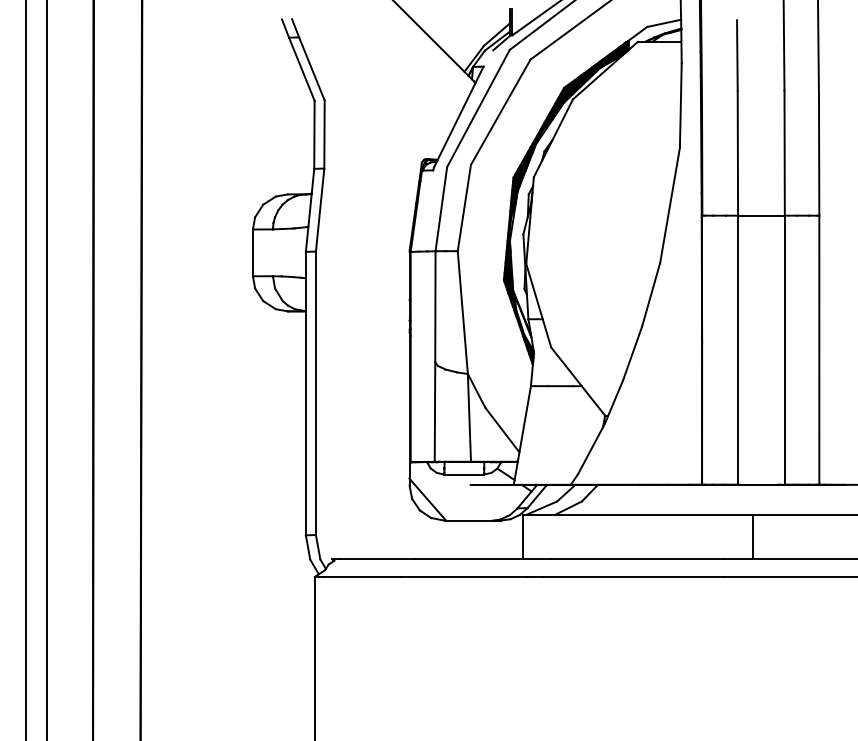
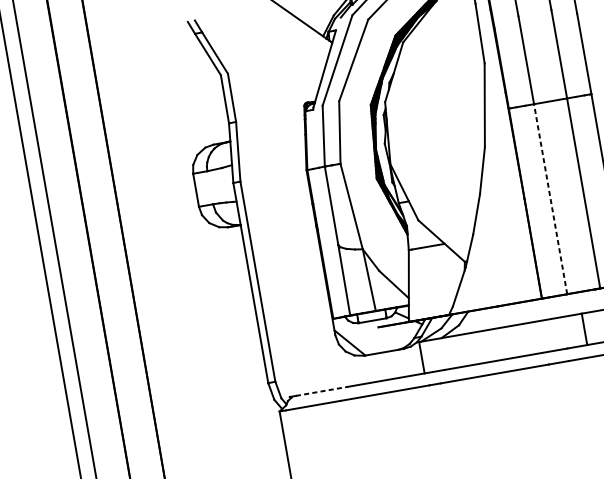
line: (738, 350) -> (550, 199), solid -> dashed
line: (377, 559) -> (321, 391), solid -> dashed

